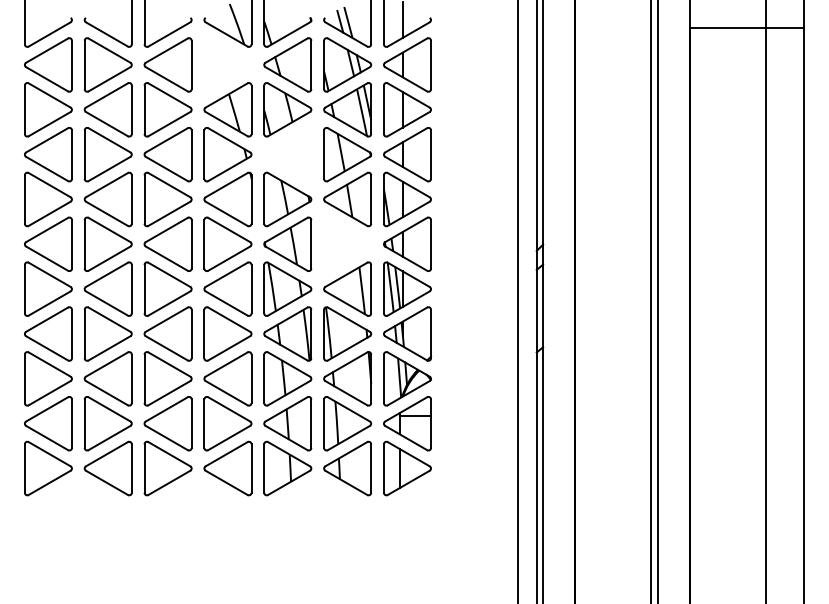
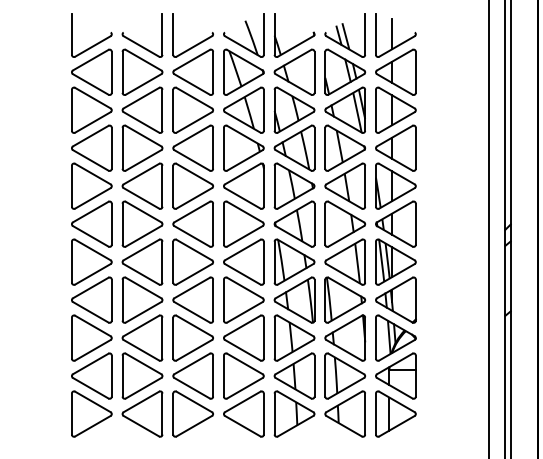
part: (227, 64) -> (243, 71), added
part: (287, 154) -> (294, 148), added
part: (347, 243) -> (345, 223), added

